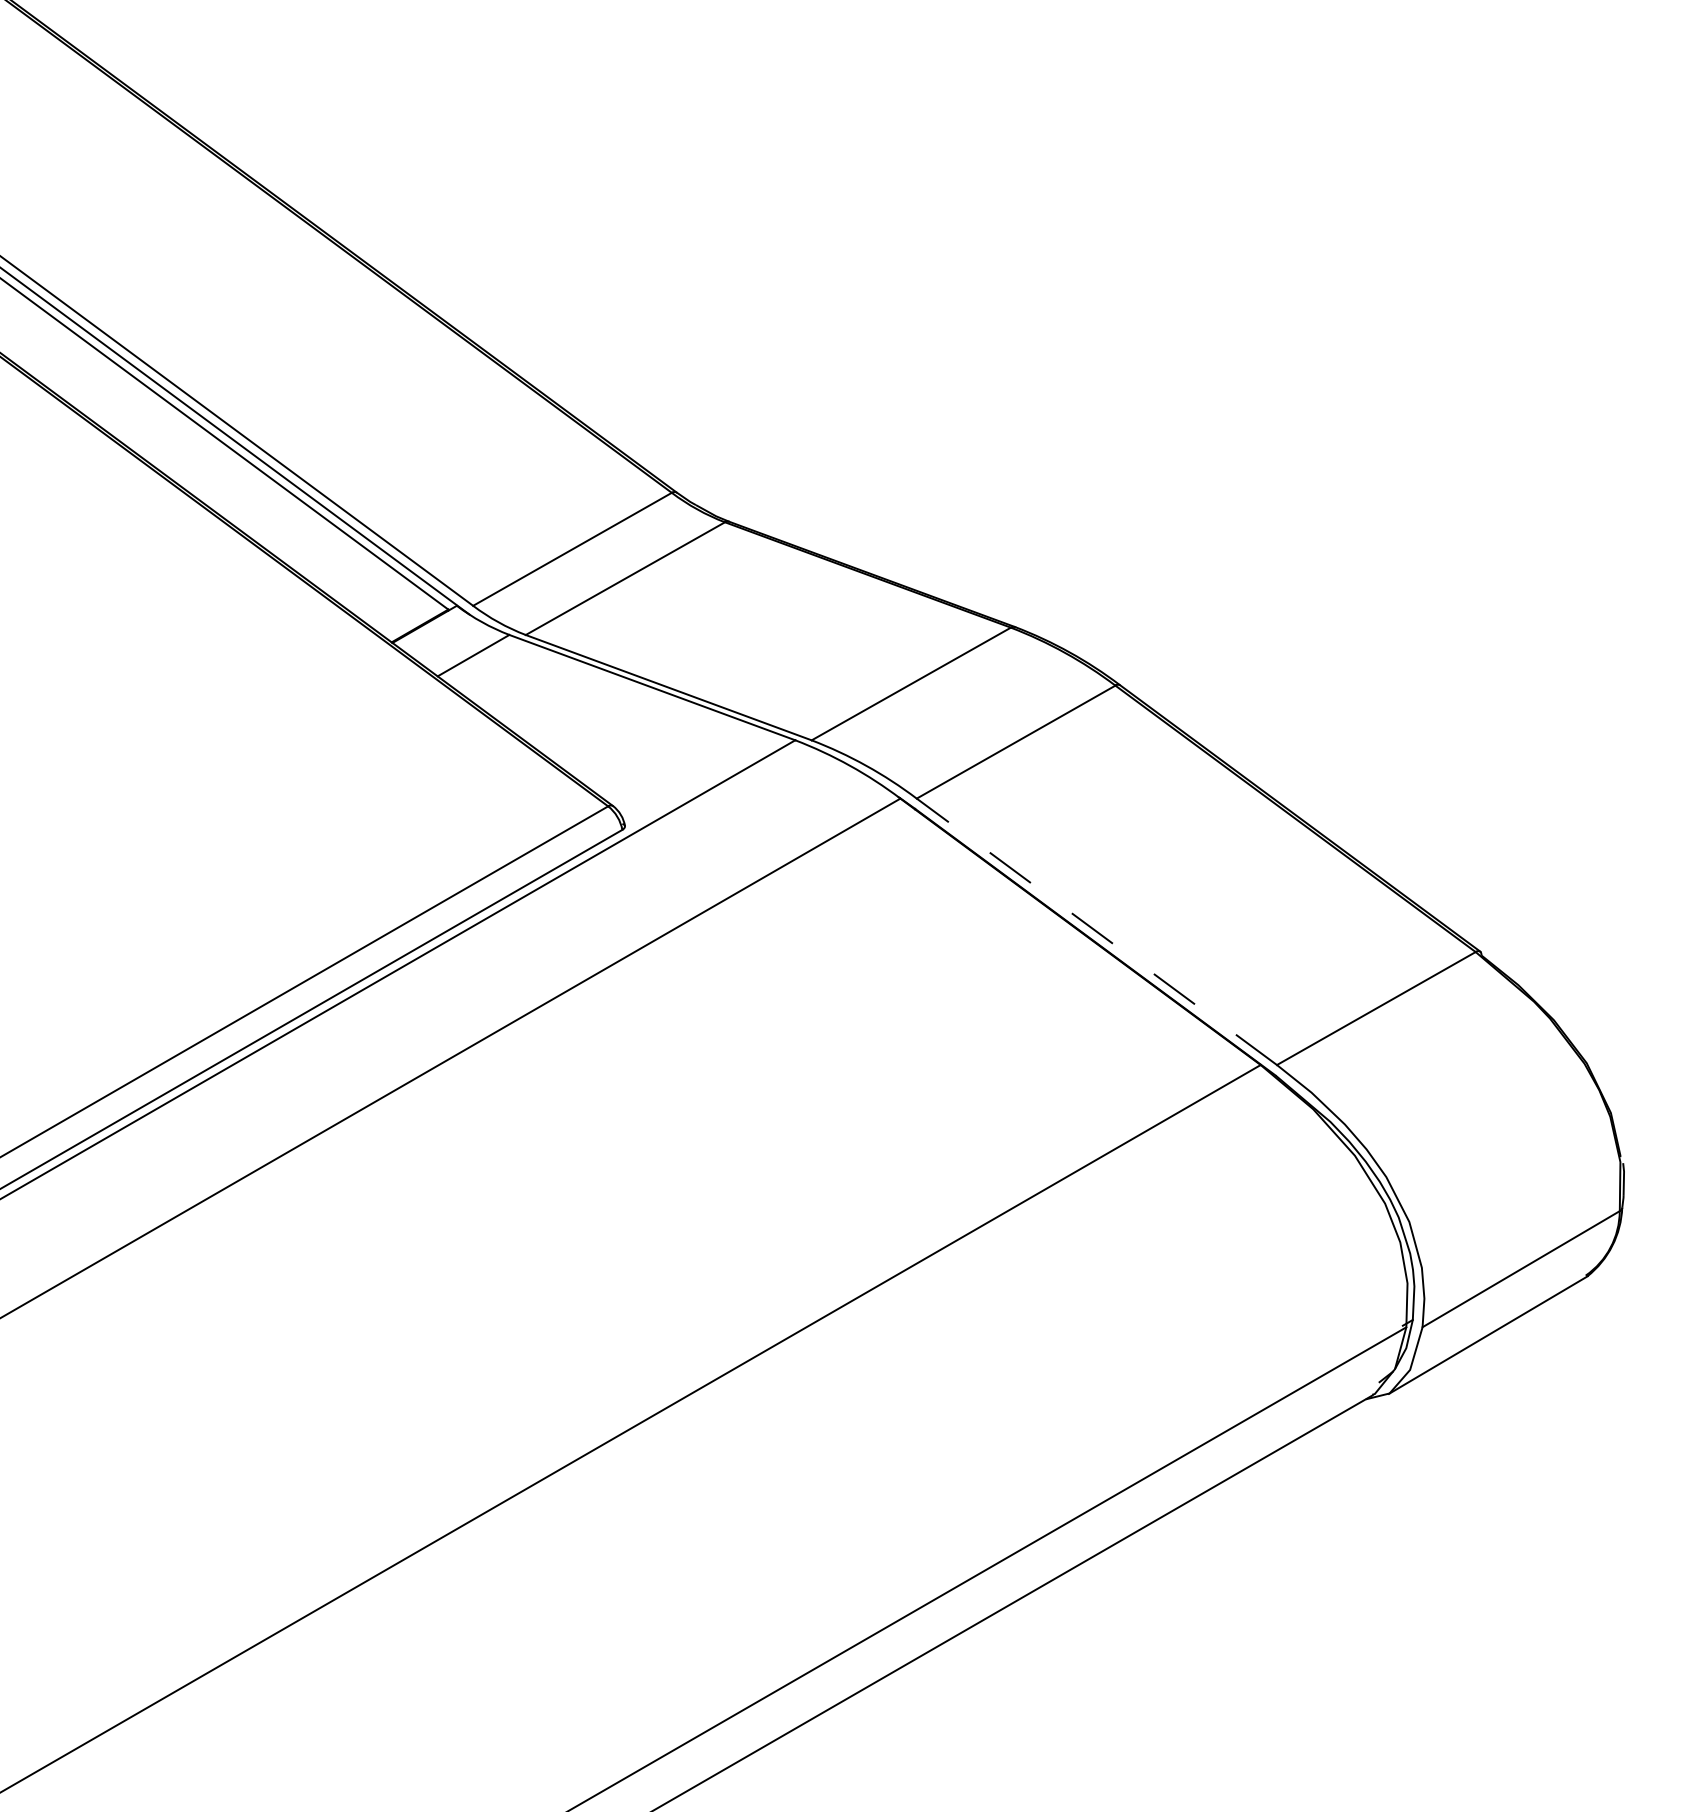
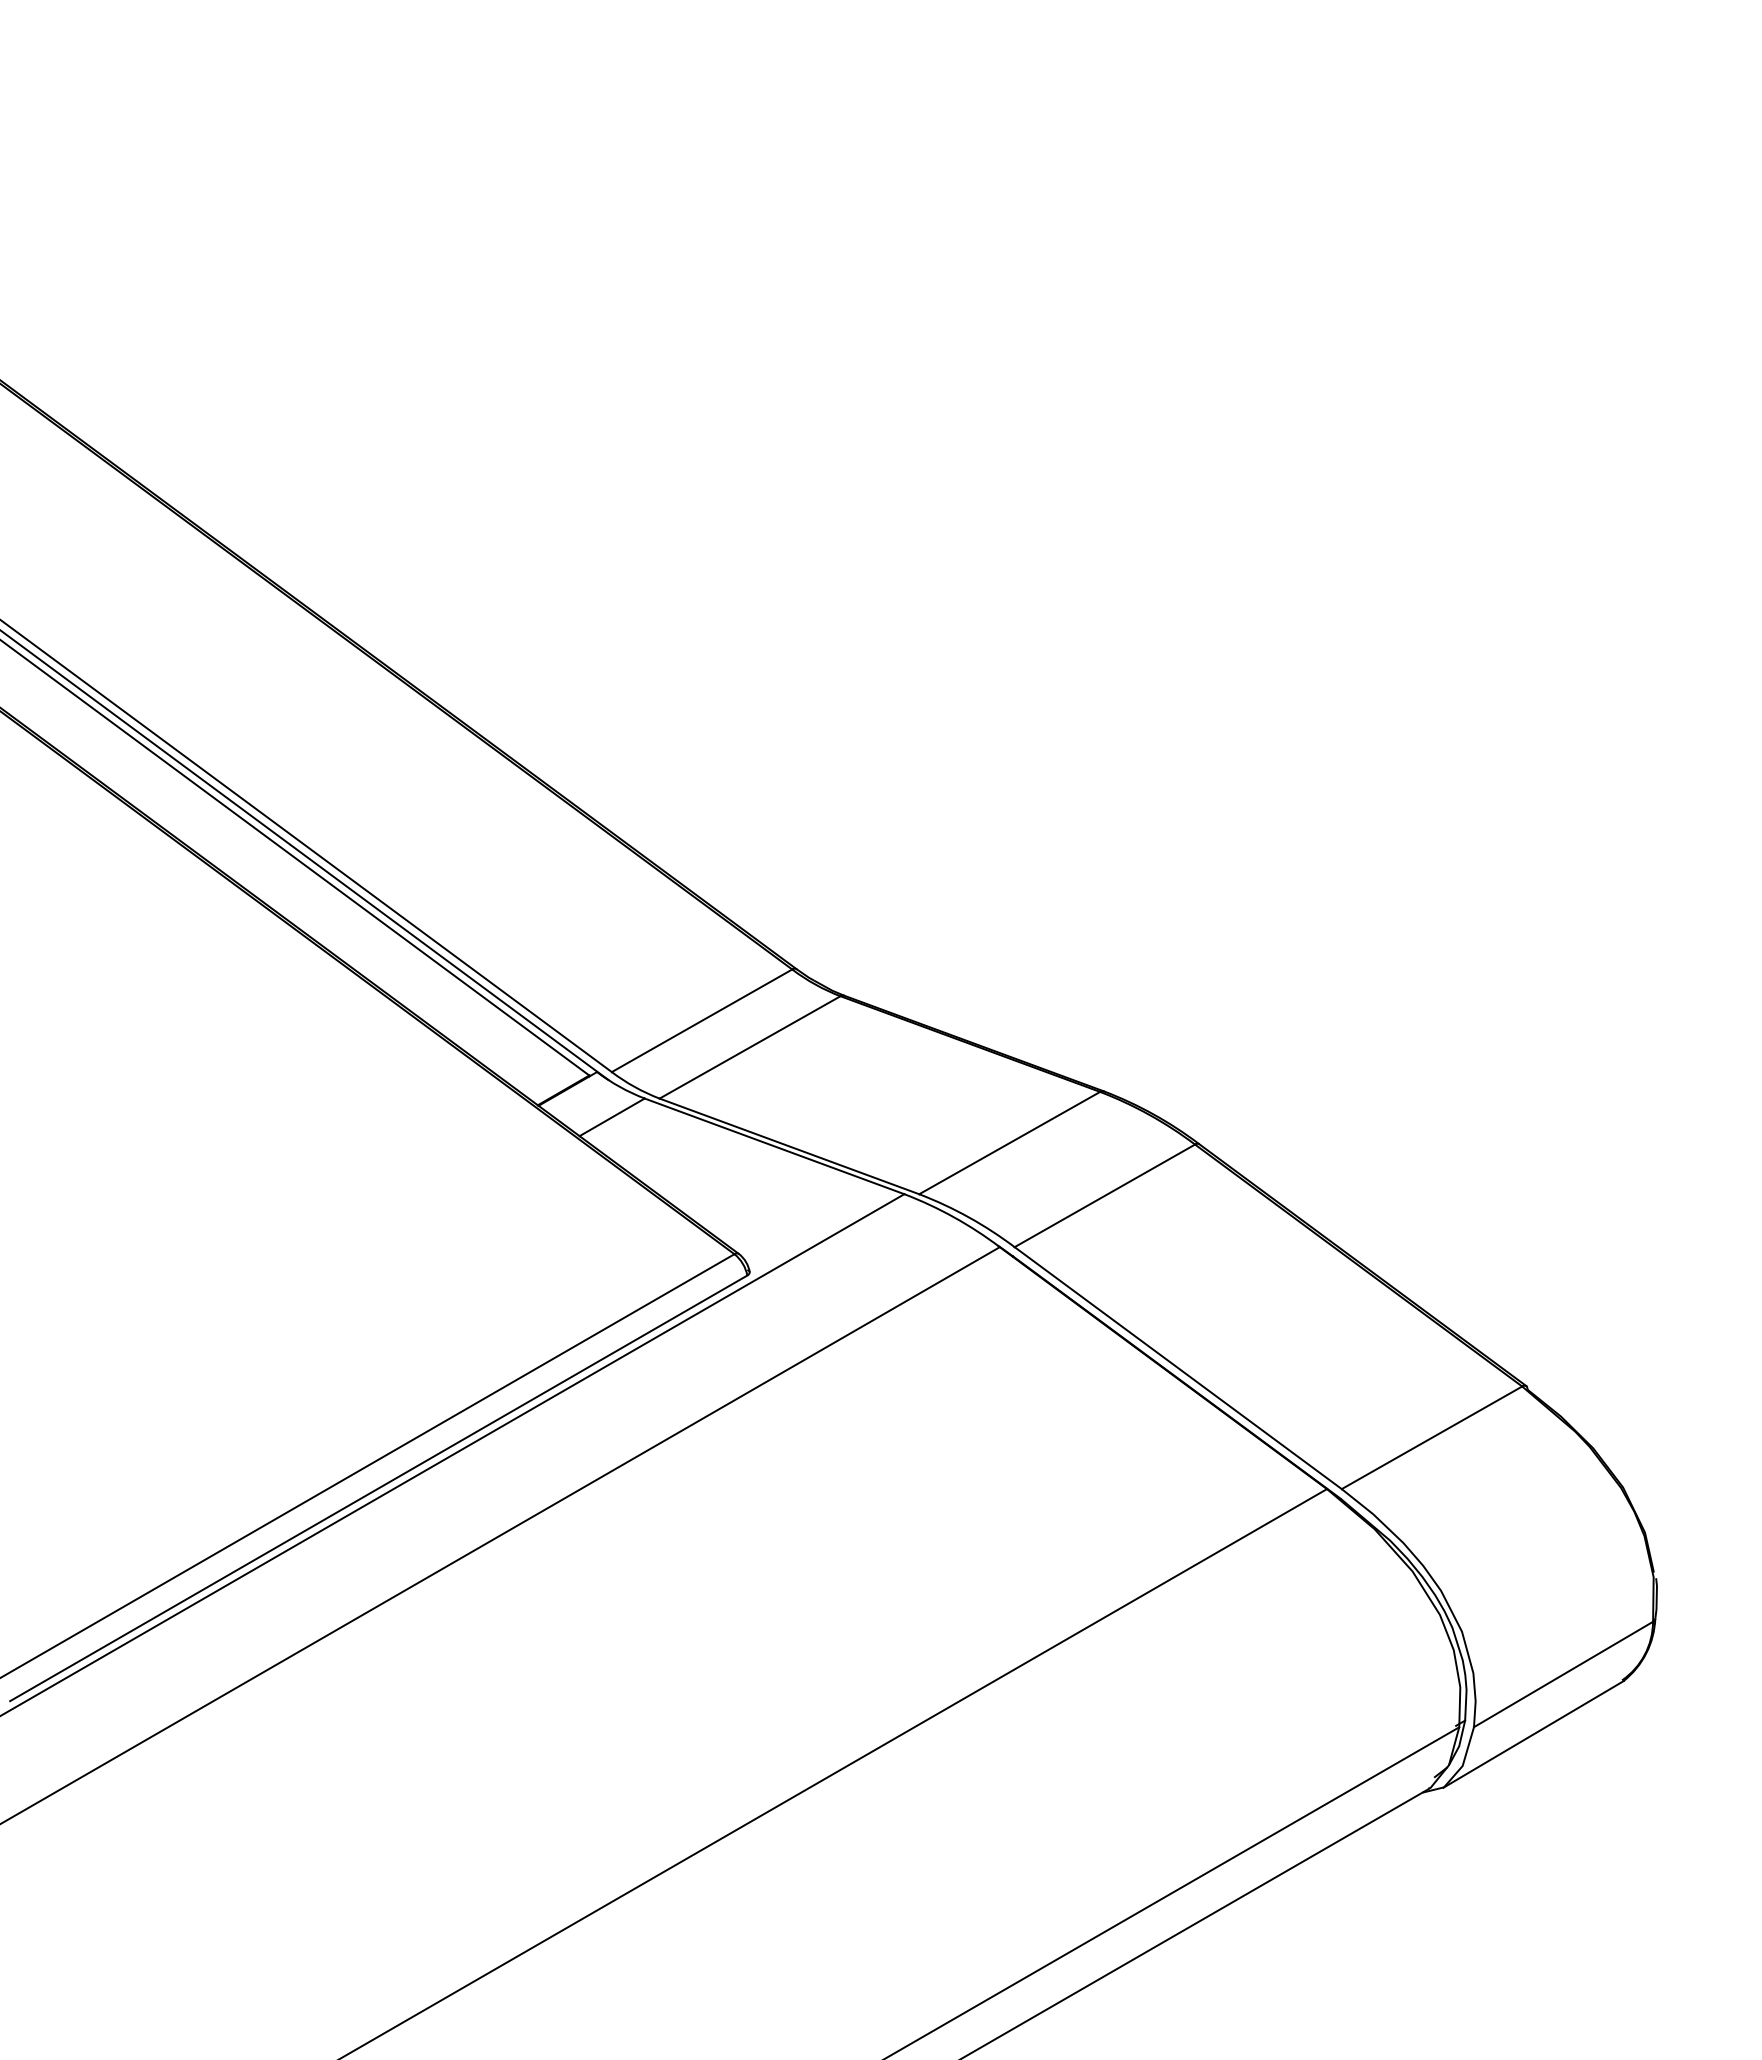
line: (1096, 931) -> (1177, 1367), dashed -> solid

